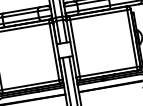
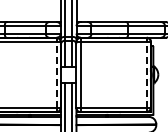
line: (131, 38) -> (146, 74), solid -> dashed
line: (54, 51) -> (56, 74), solid -> dashed

